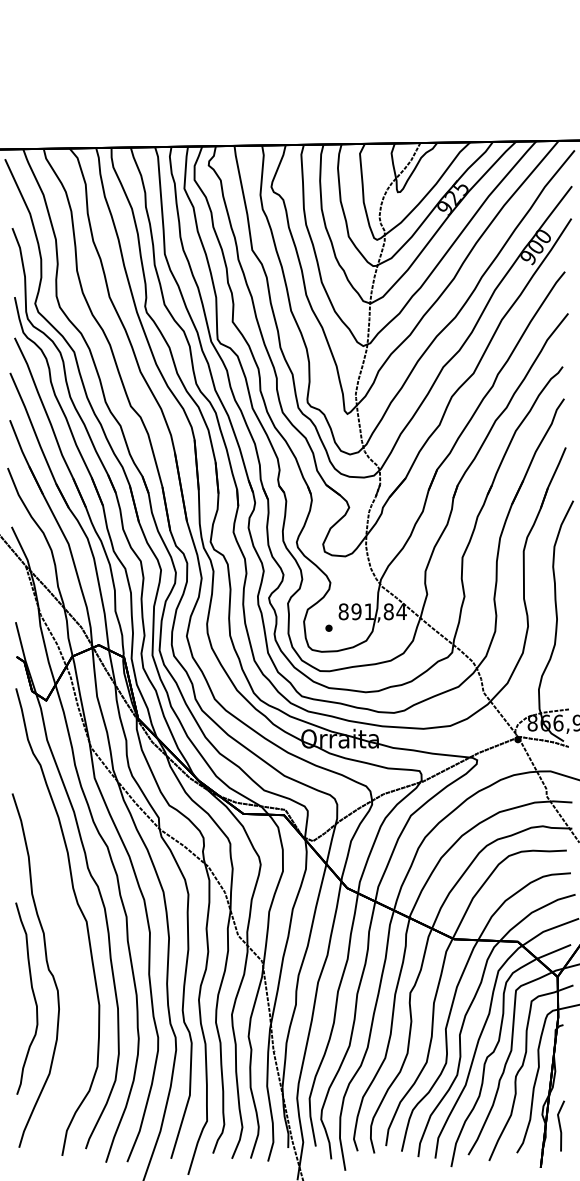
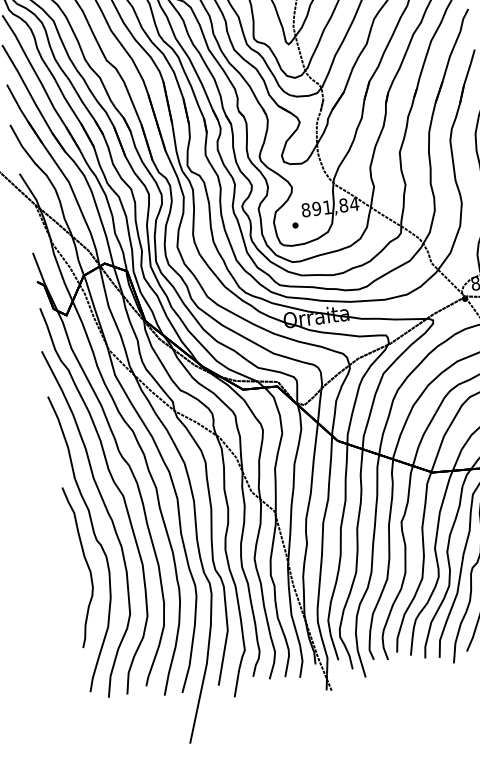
curve: (65, 940) -> (107, 514), added

